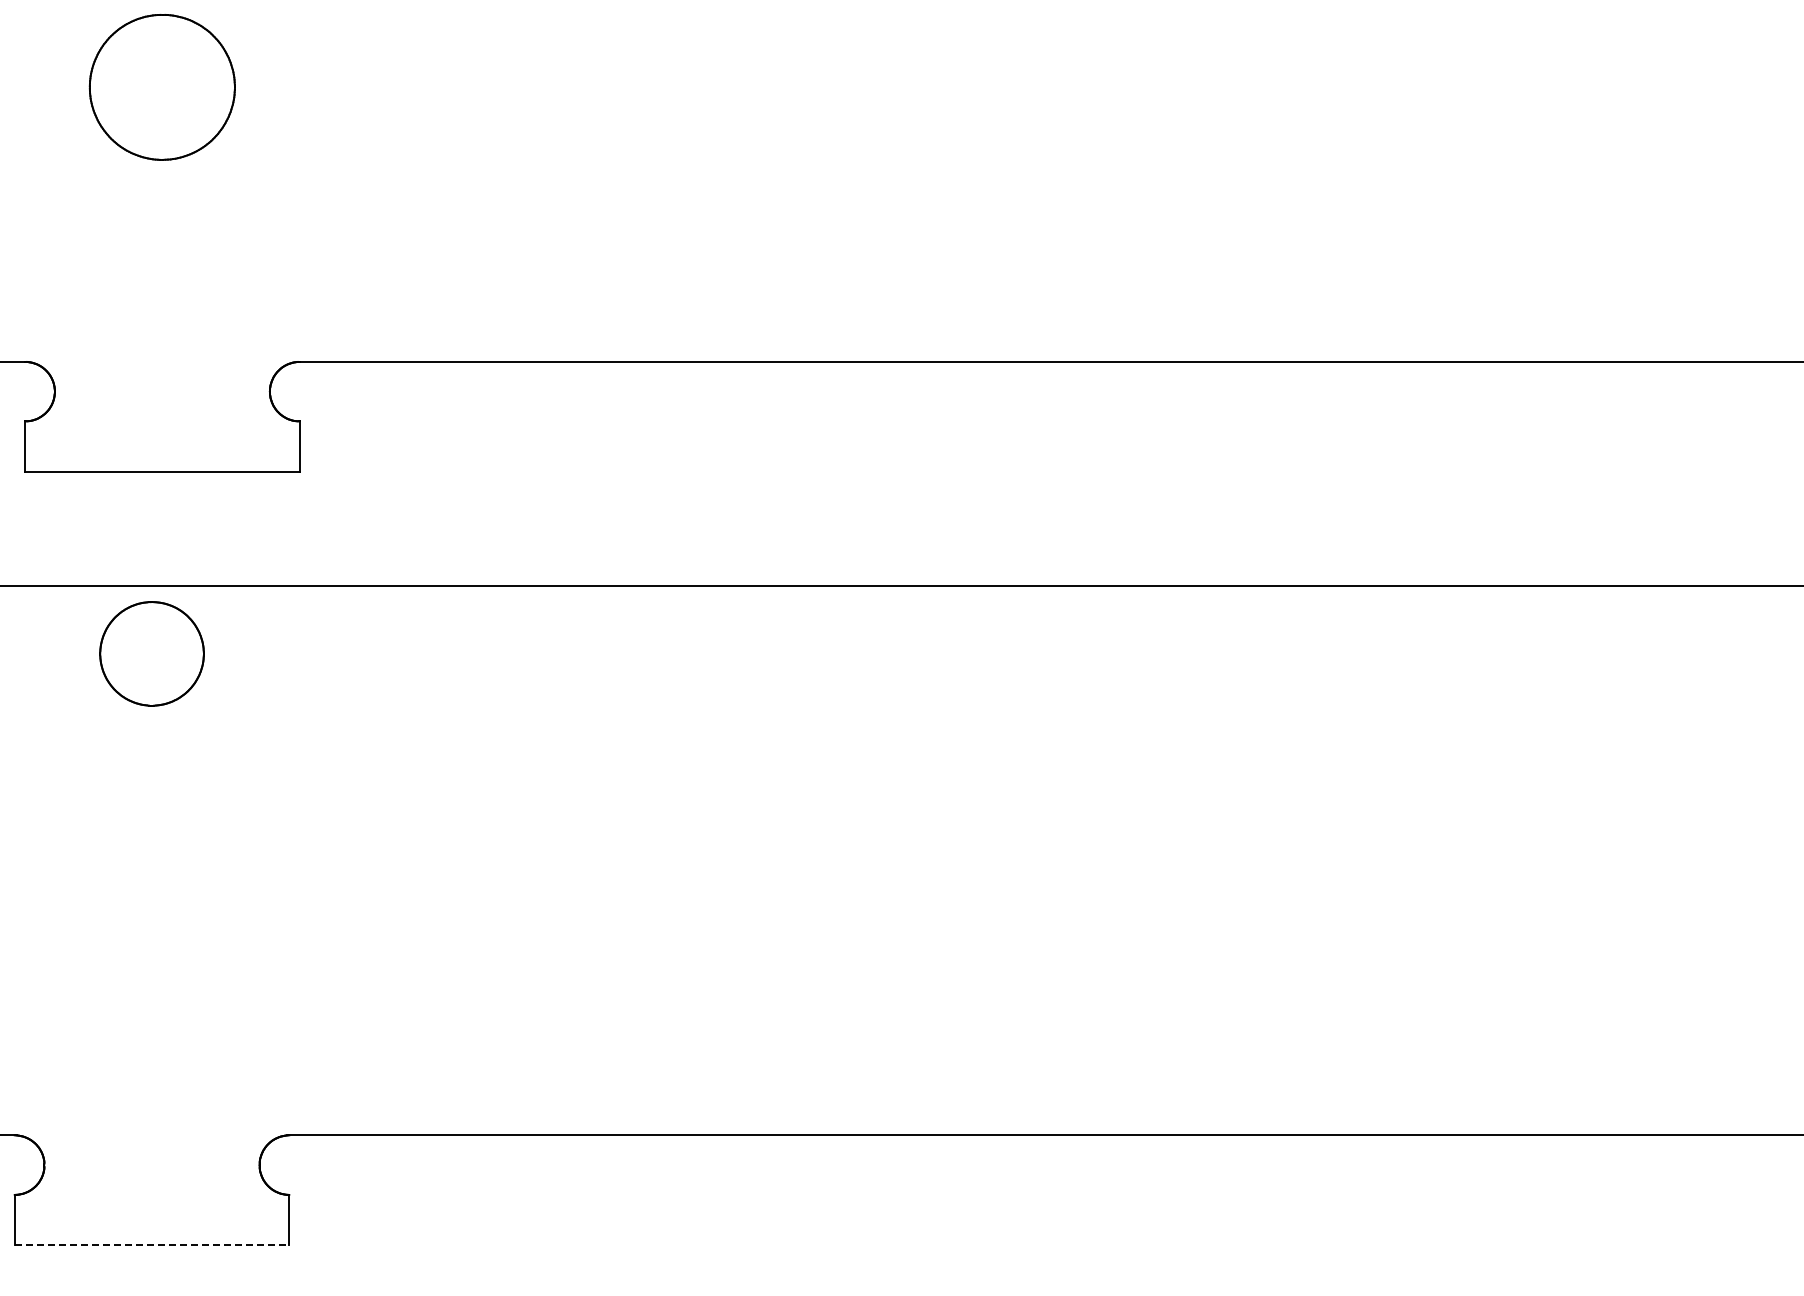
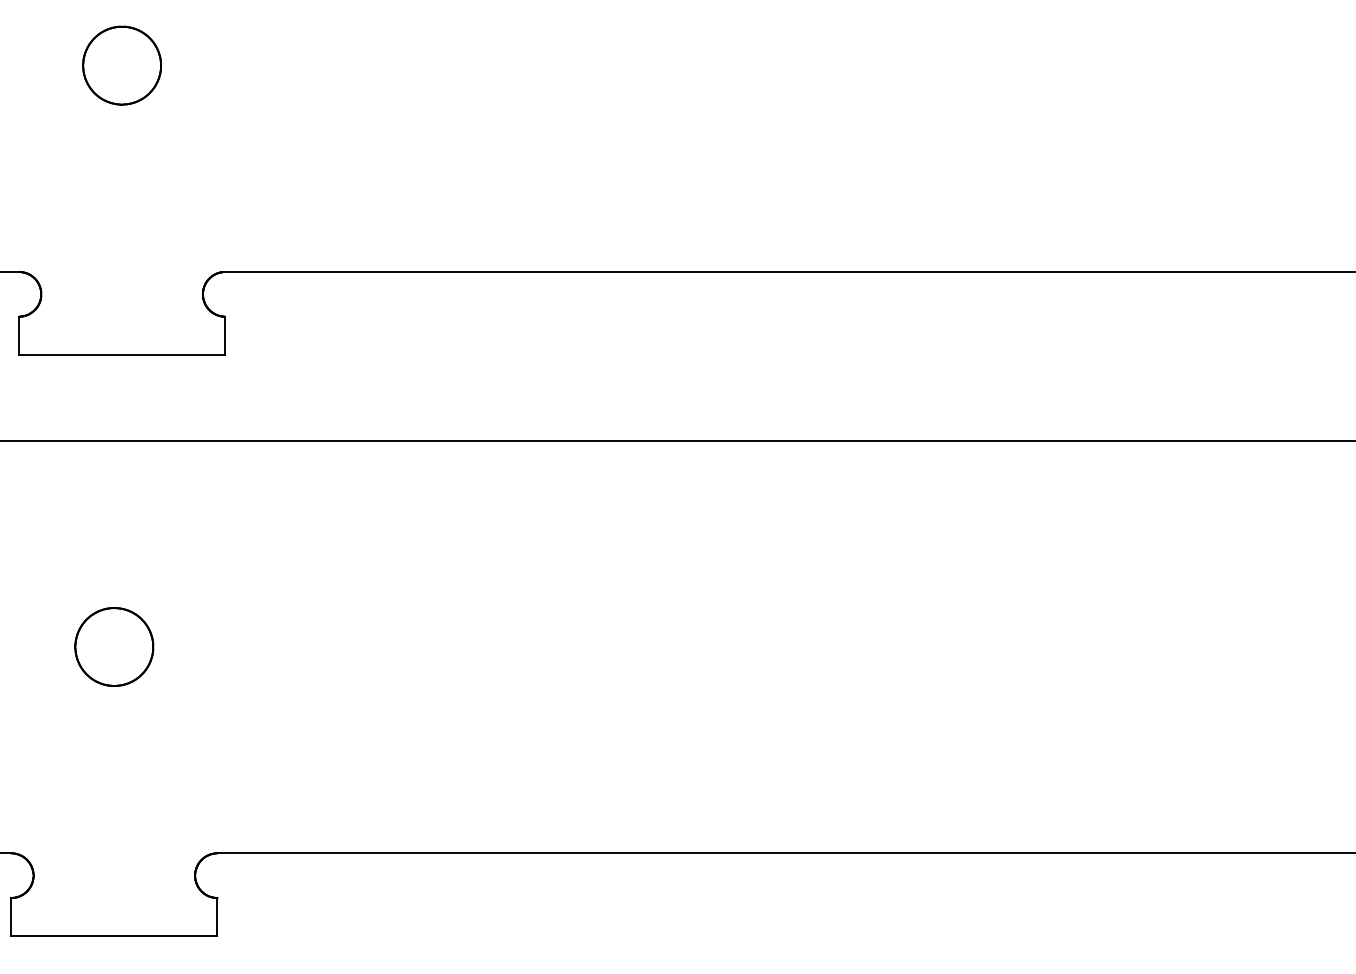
part: (162, 87) -> (122, 65), size x0.71
part: (151, 653) -> (113, 646), moved
line: (152, 1245) -> (114, 936), dashed -> solid

